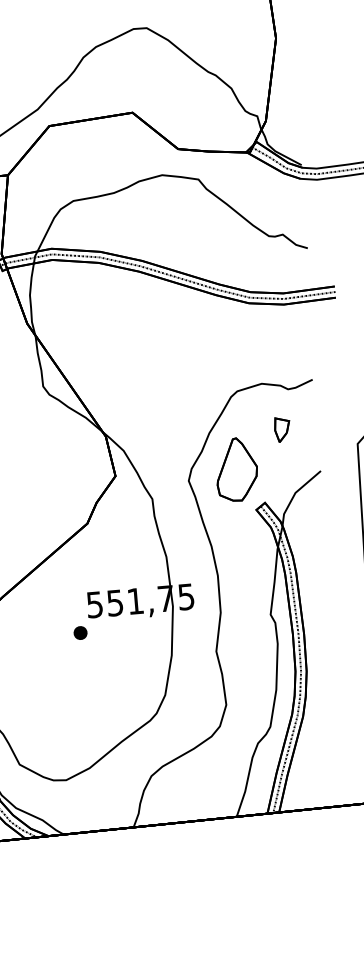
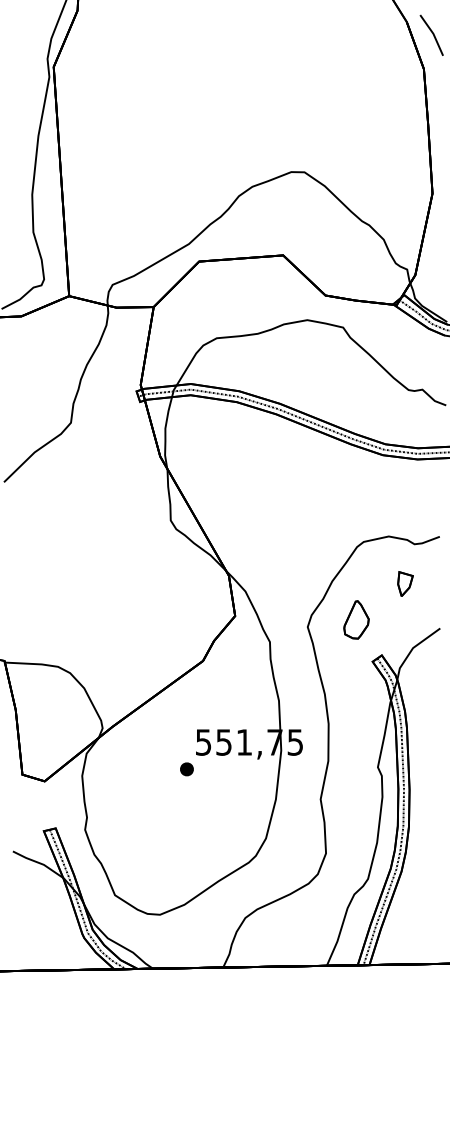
part: (236, 469) -> (356, 619), size x0.6

